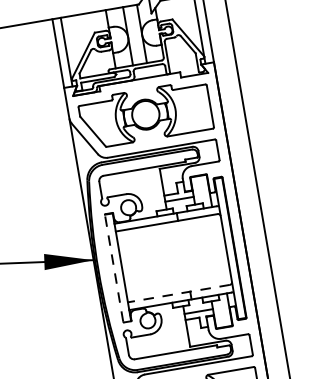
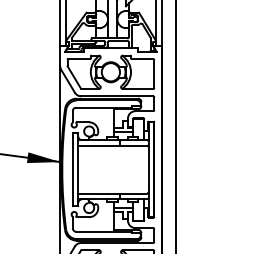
line: (113, 268) -> (72, 169), dashed -> solid
line: (178, 293) -> (112, 193), dashed -> solid

